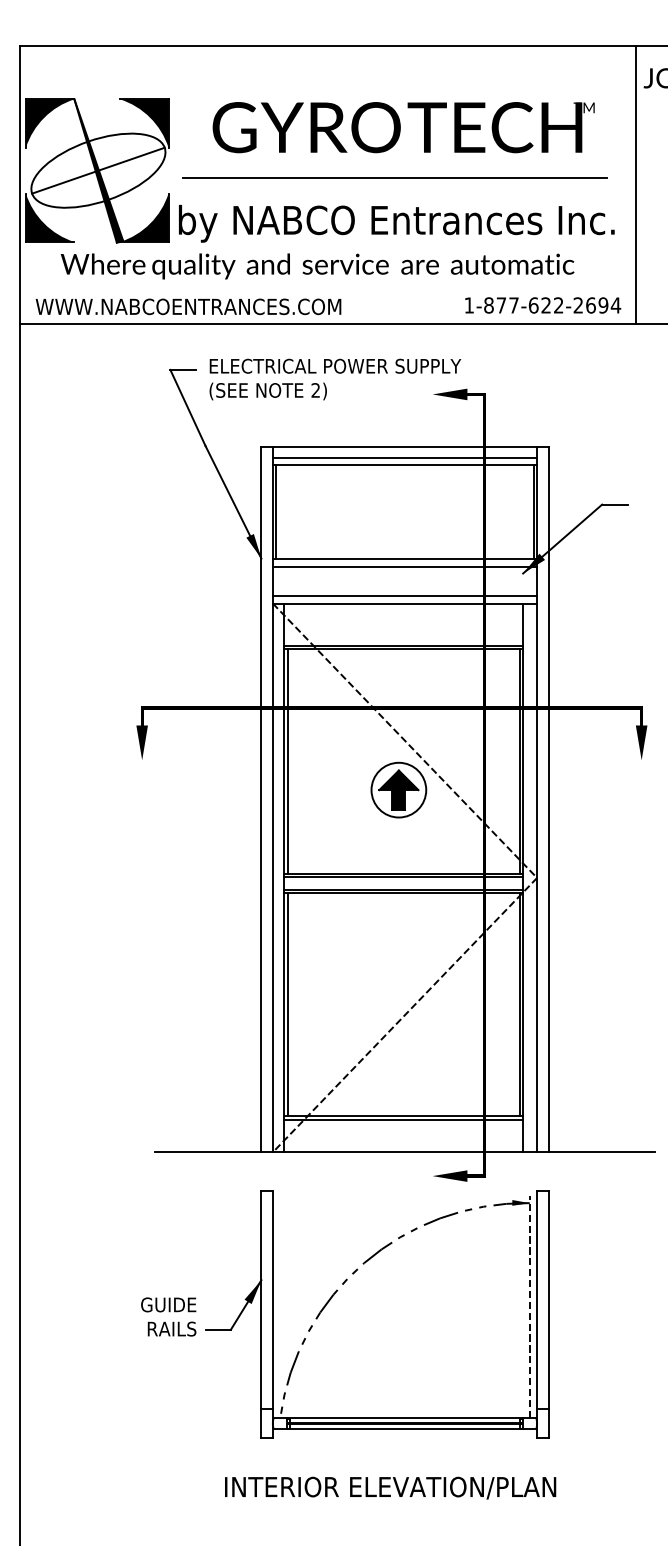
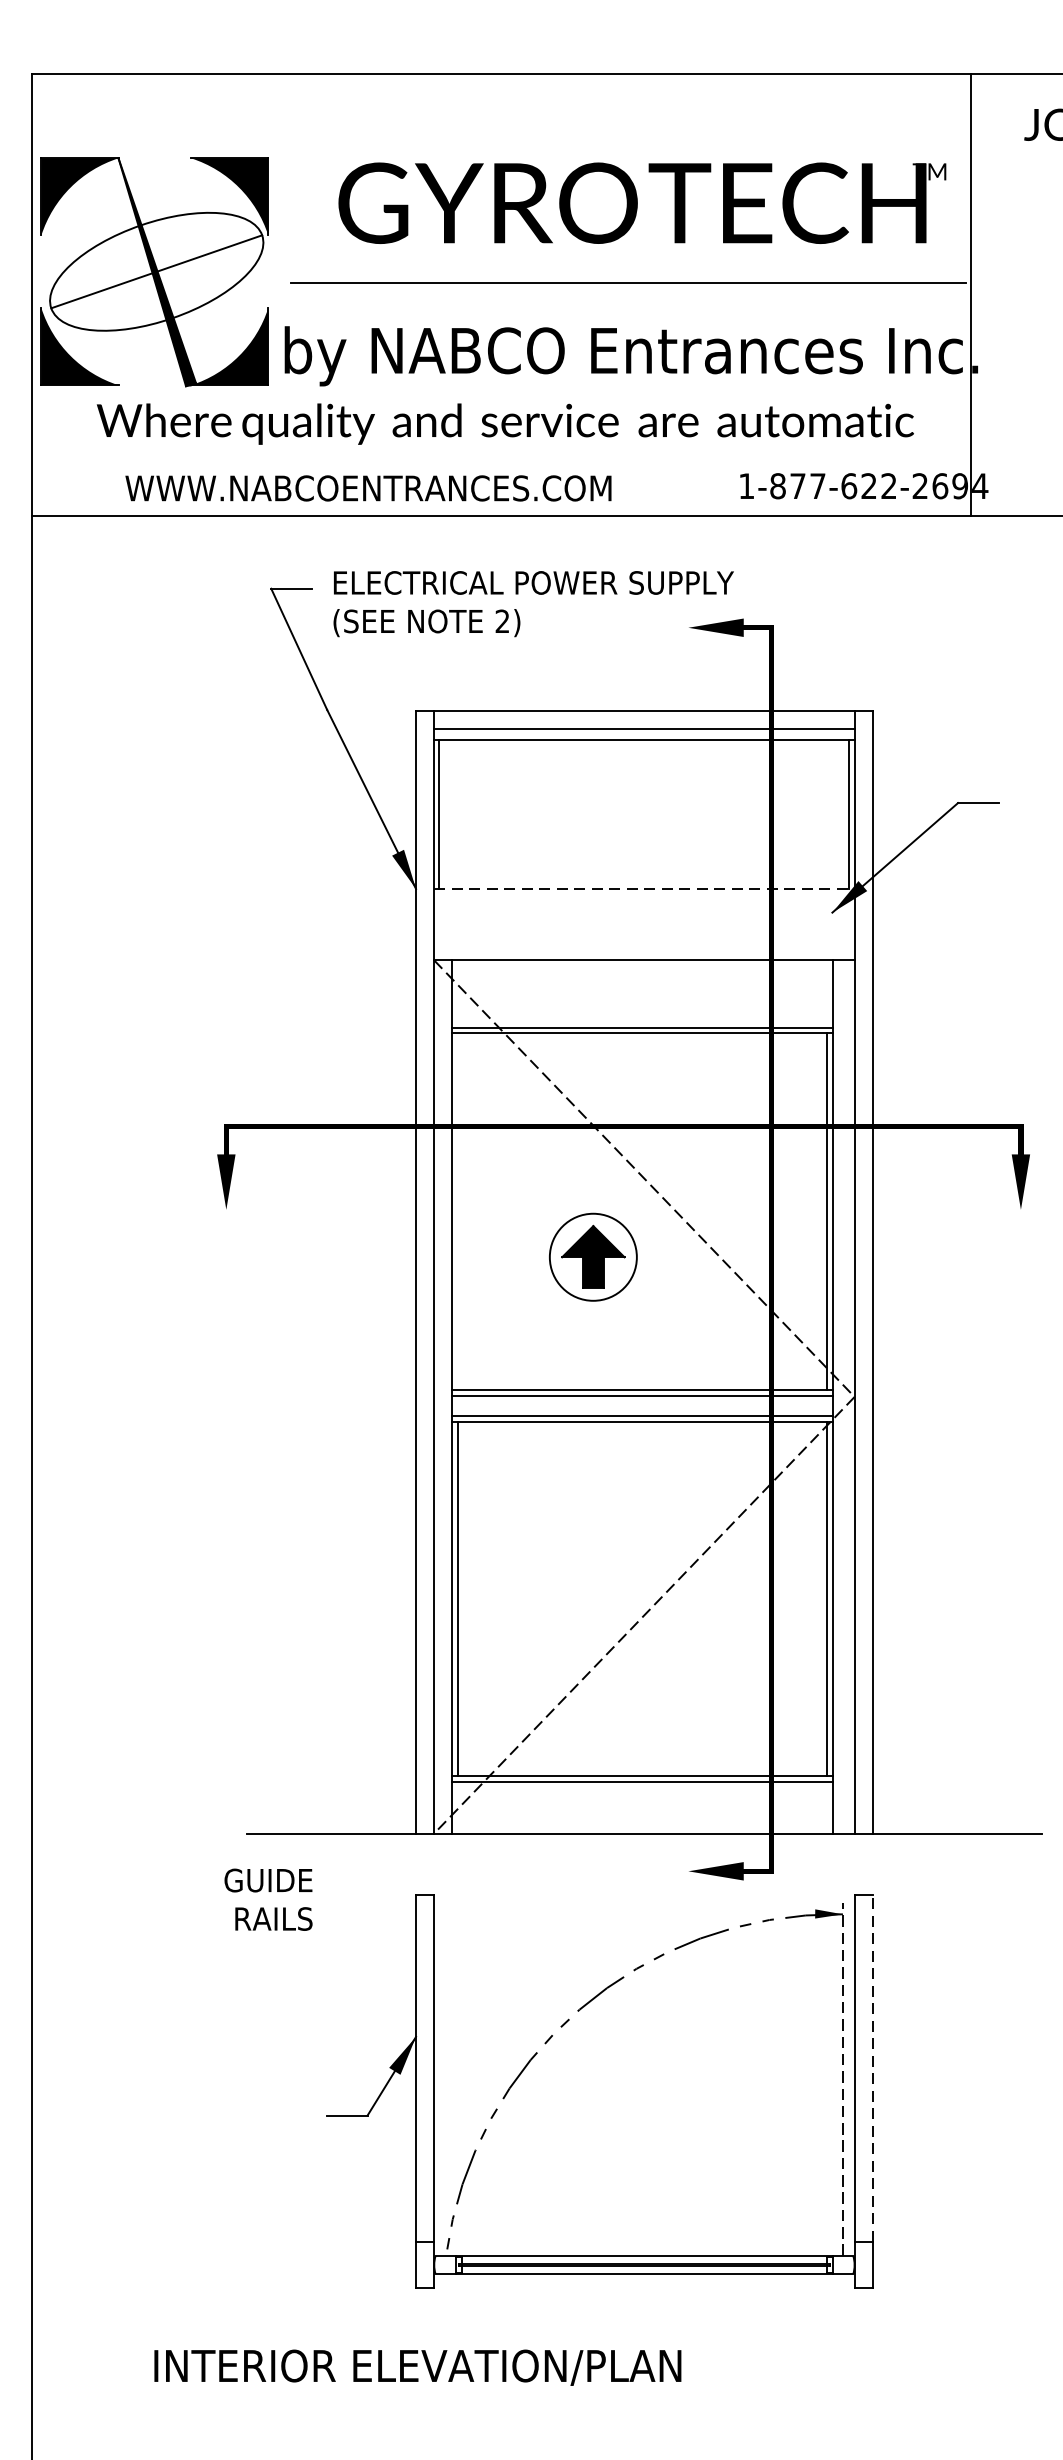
line: (636, 185) -> (971, 295), moved
text: (188, 306) -> (368, 487), moved
line: (405, 558) -> (645, 888), solid -> dashed
line: (404, 566) -> (643, 901), removed
line: (404, 596) -> (643, 949), removed
line: (287, 761) -> (457, 1211), removed
part: (398, 789) -> (592, 1256), moved
line: (548, 1299) -> (872, 2067), solid -> dashed
text: (168, 1316) -> (268, 1898), moved
text: (390, 1487) -> (417, 2366), moved

